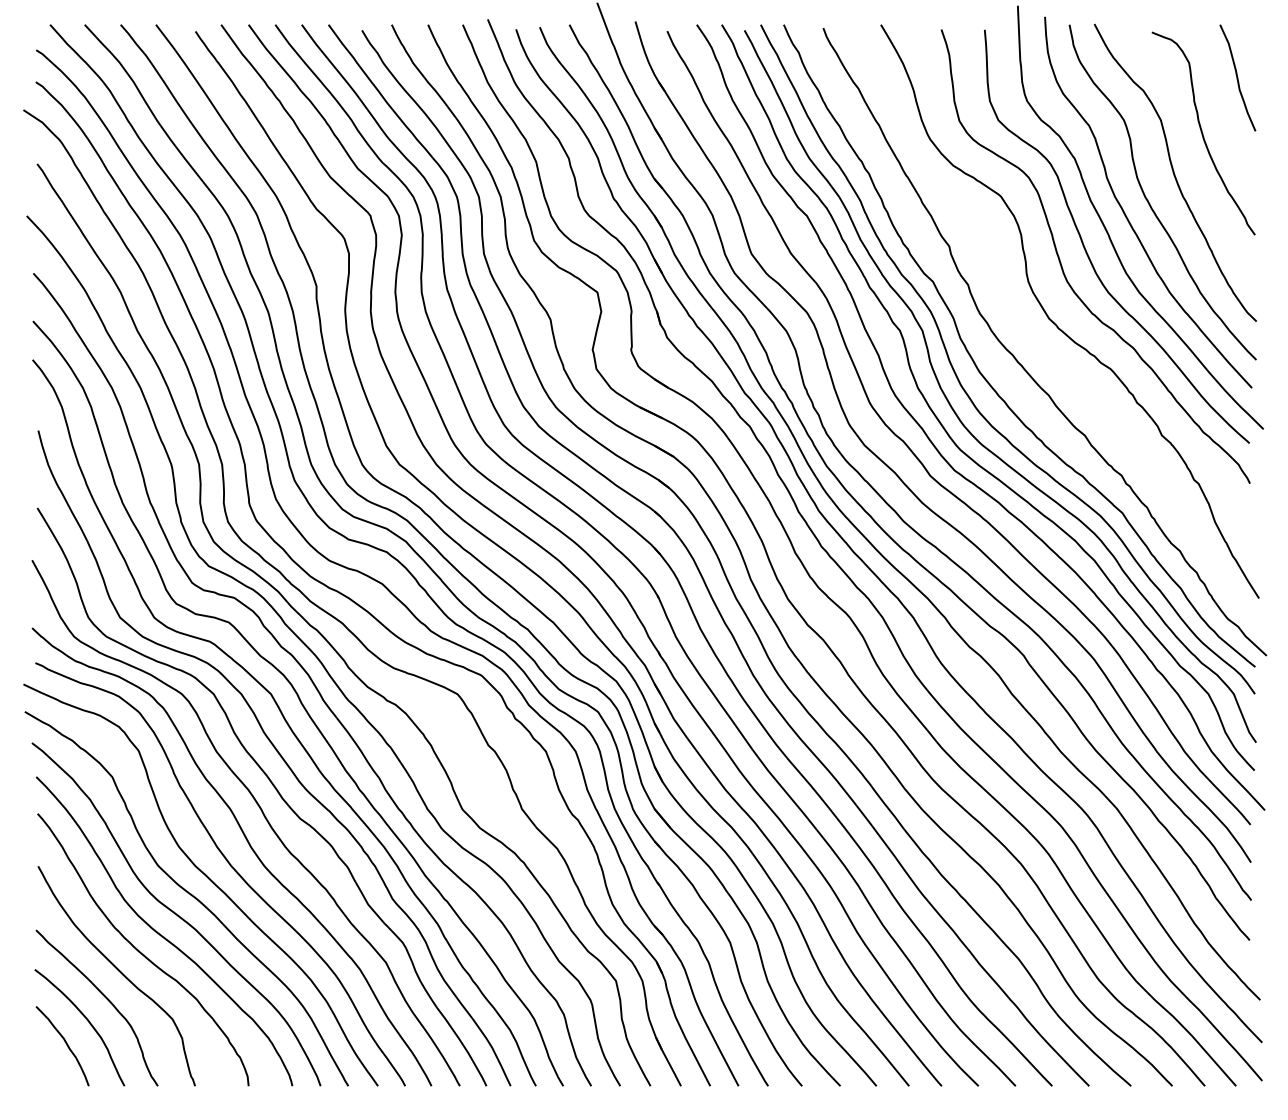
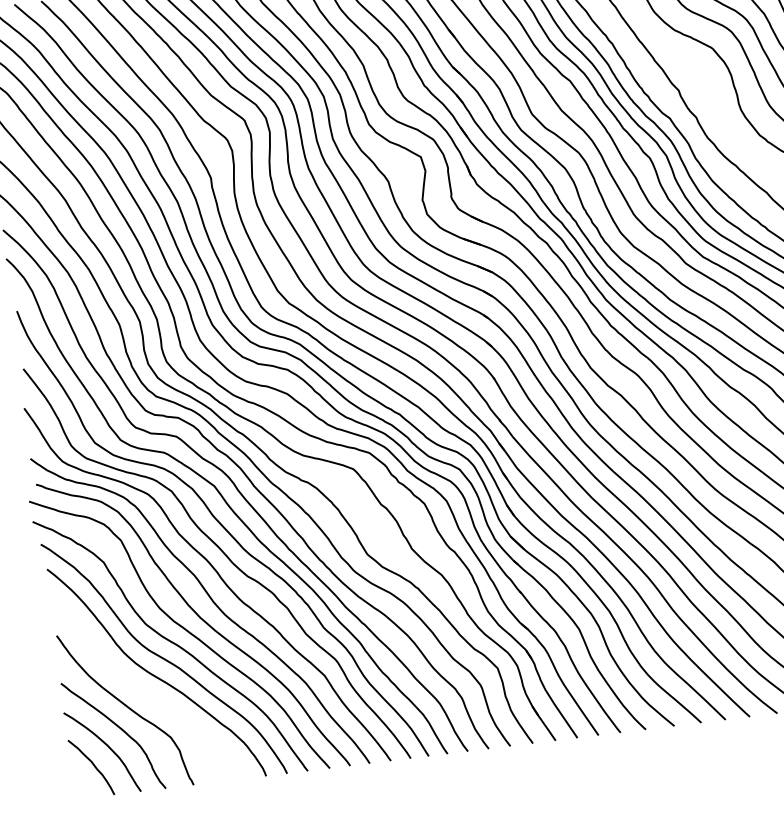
curve: (140, 951) -> (140, 689), removed

